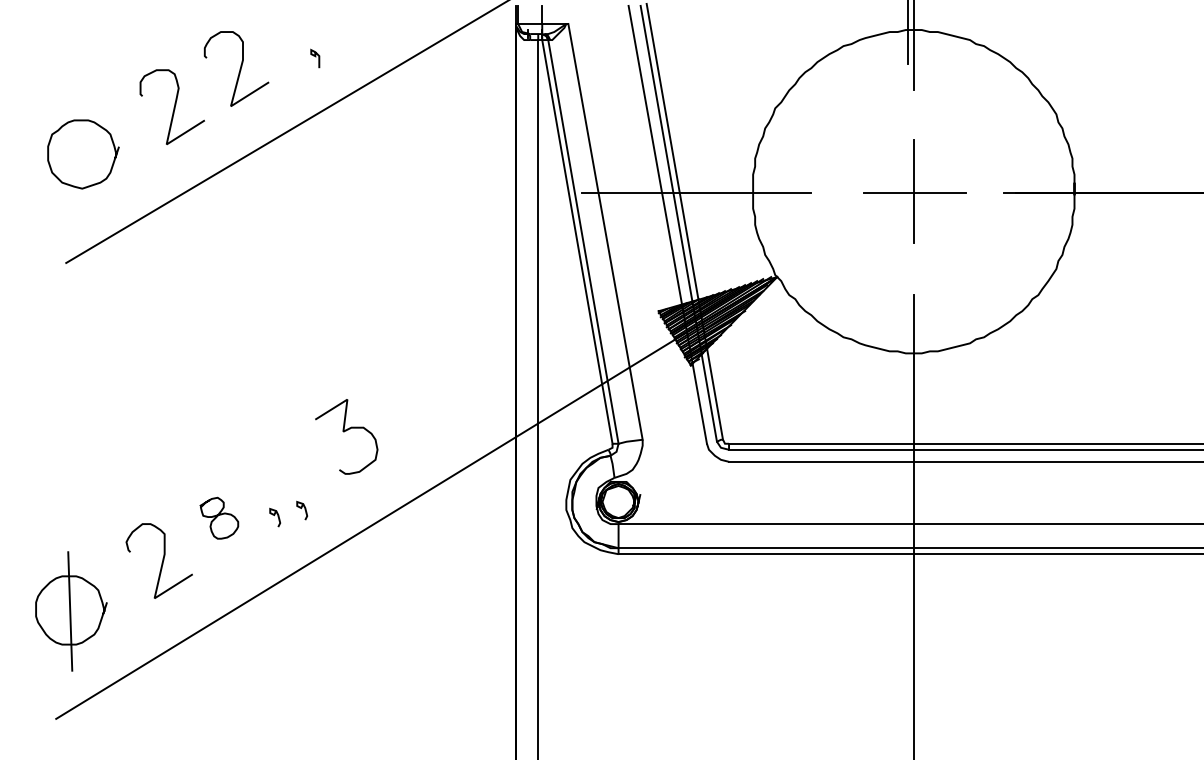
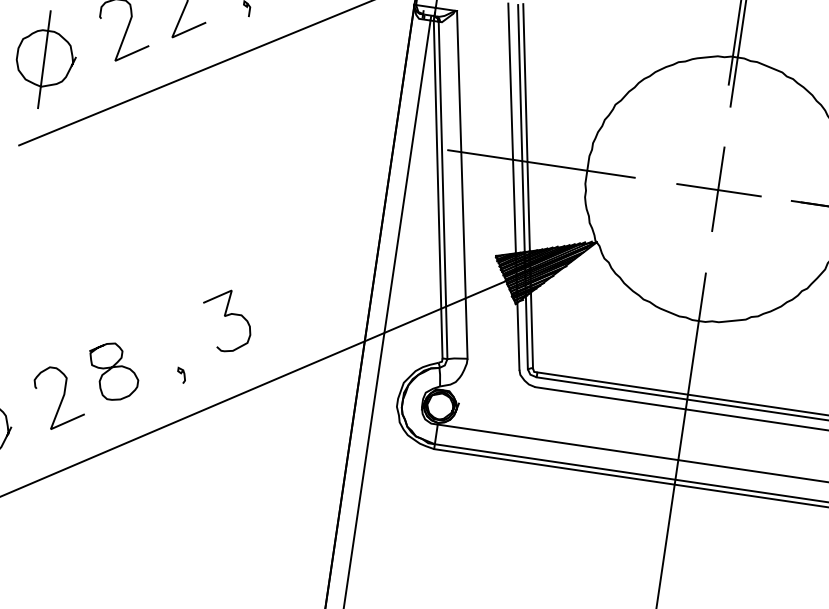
line: (81, 155) -> (44, 59), added
curve: (274, 516) -> (158, 376), removed
part: (218, 518) -> (112, 371), size x1.67

